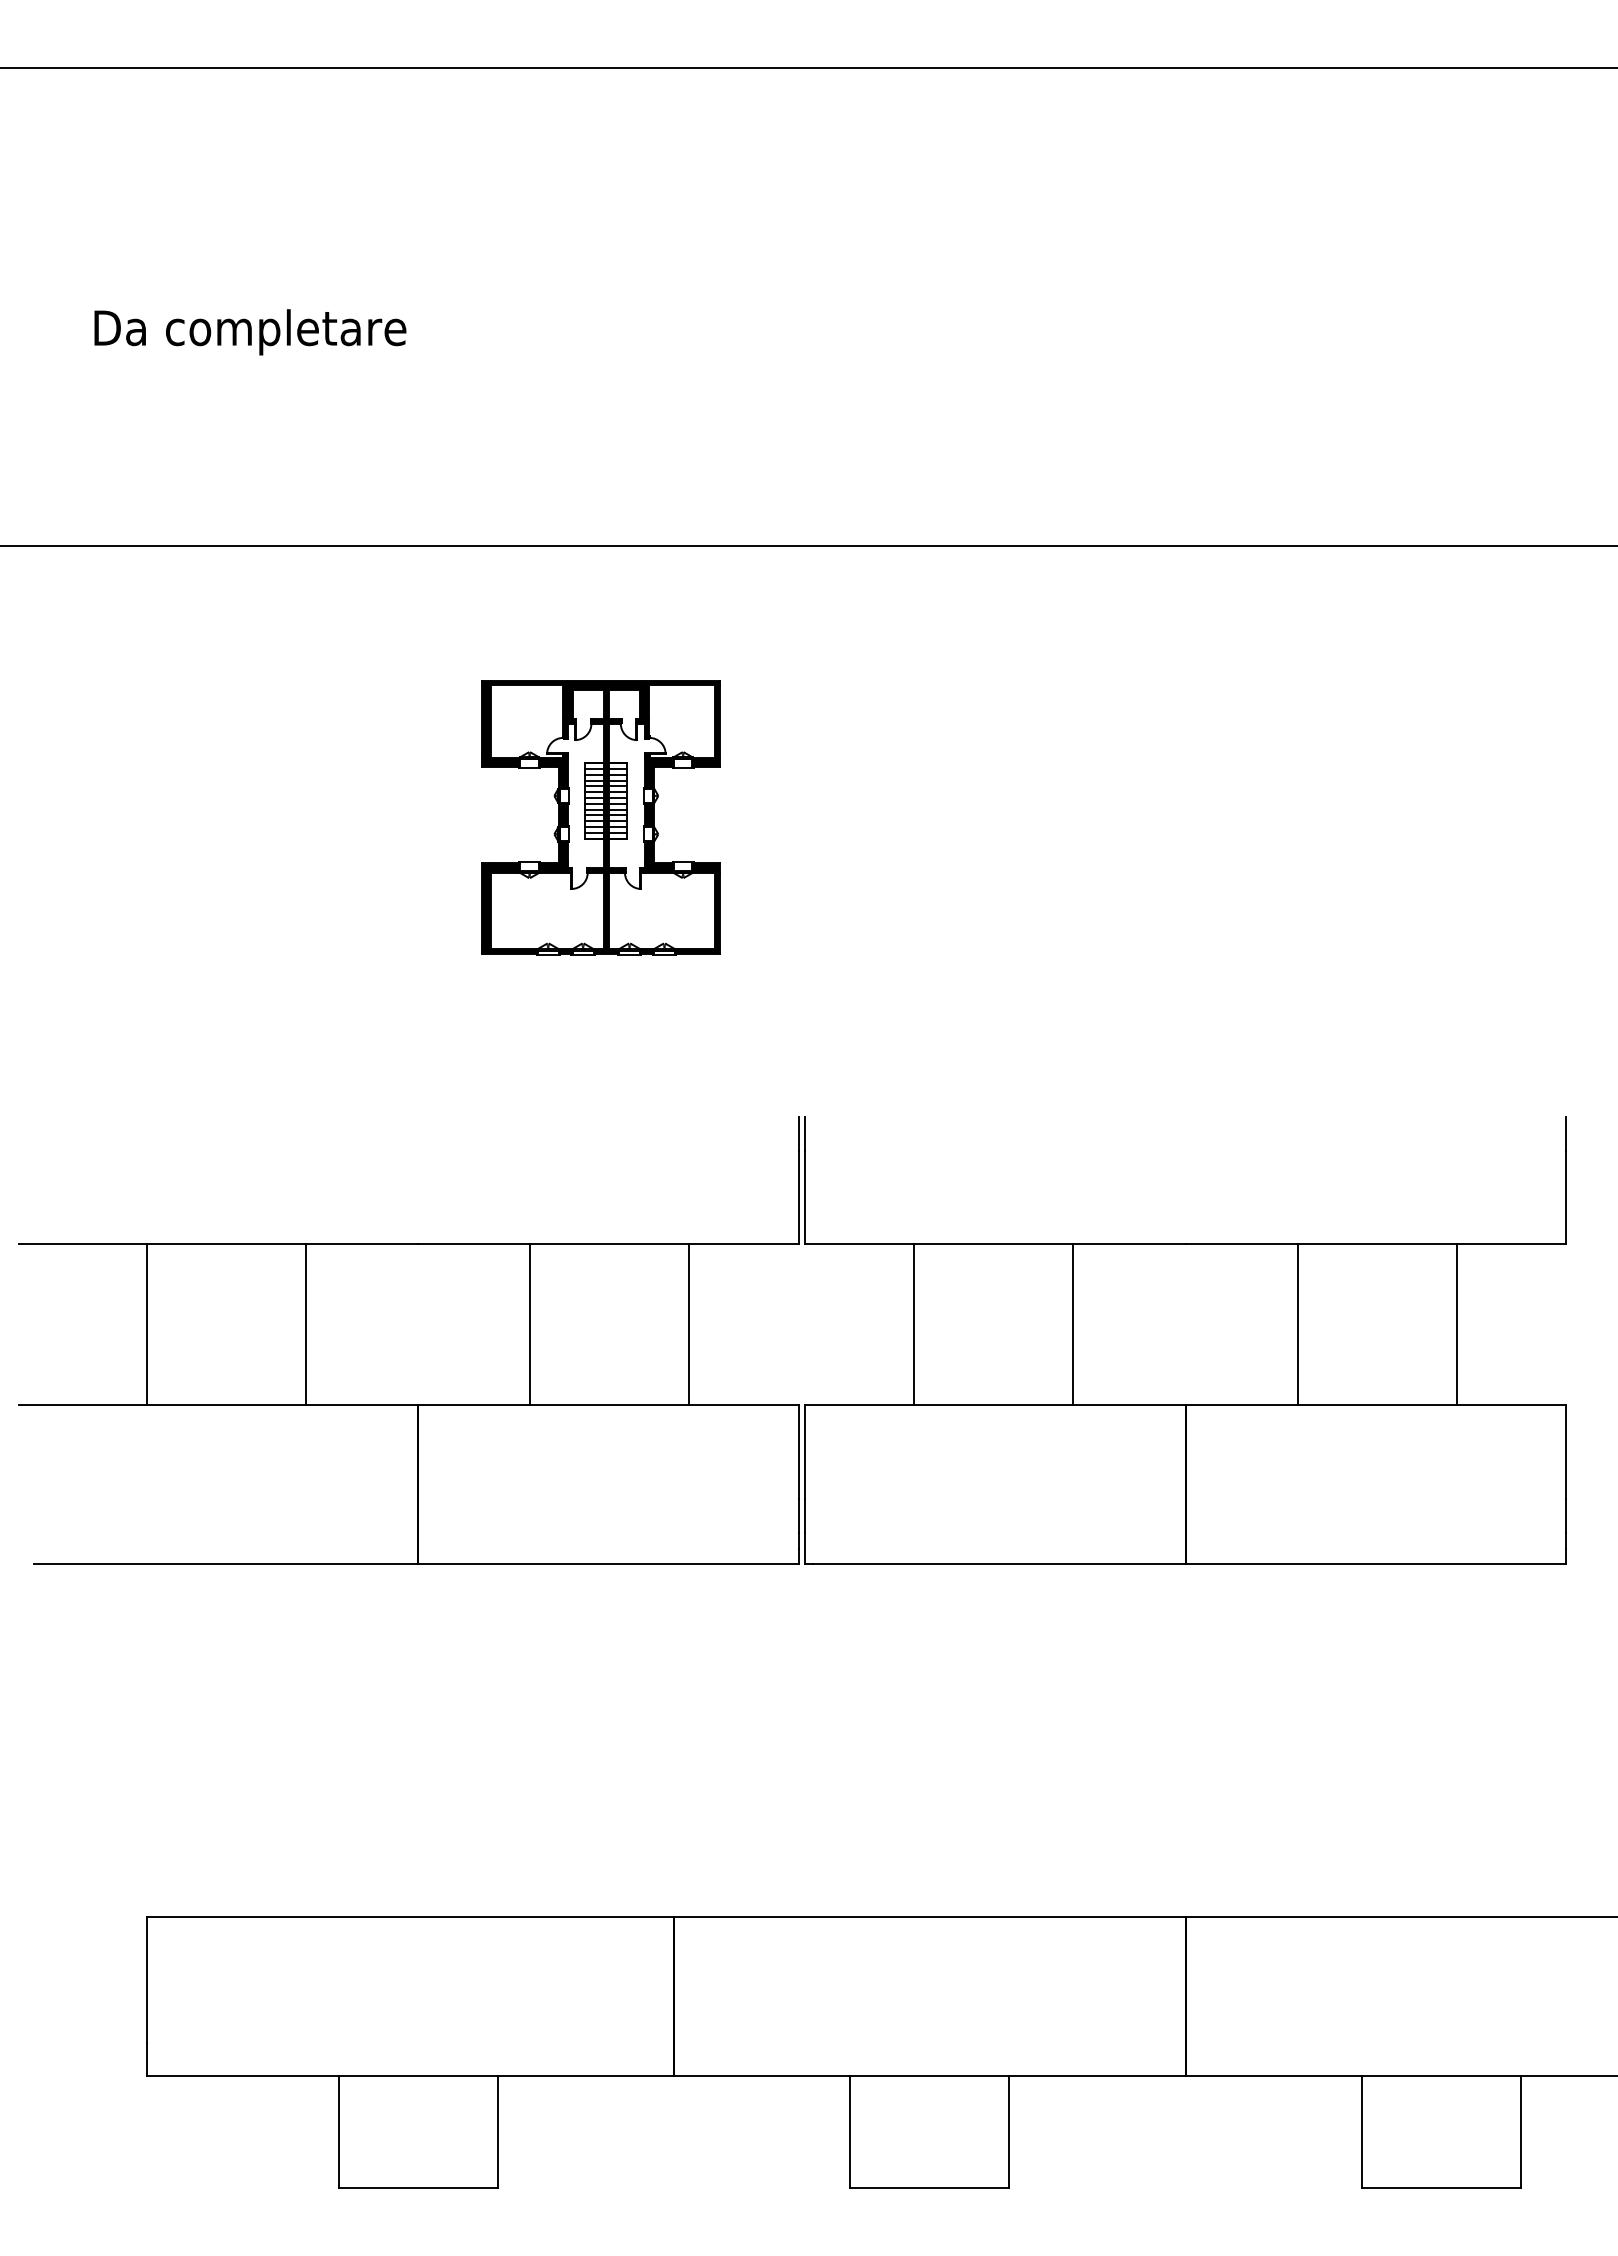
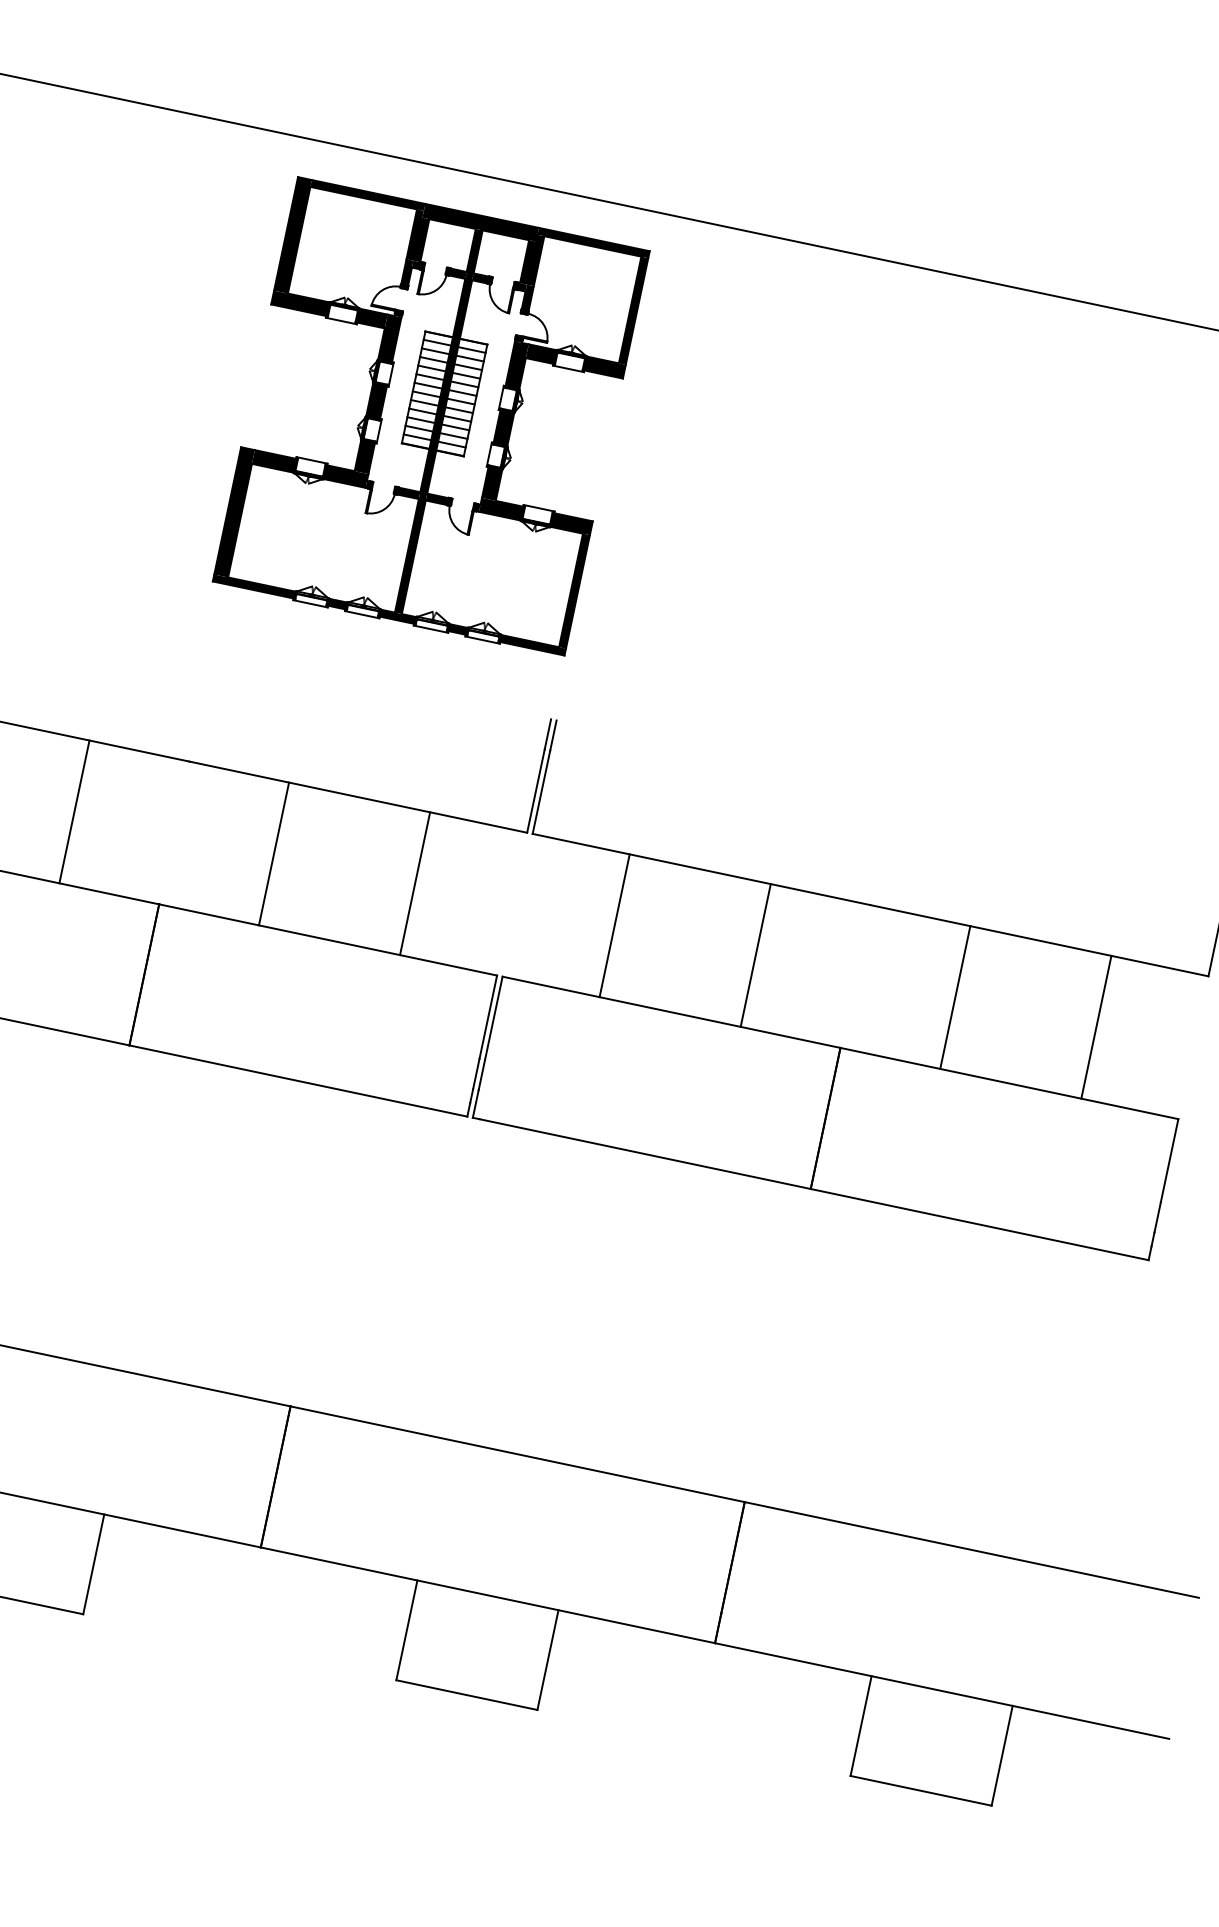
part: (600, 817) -> (431, 416), size x1.67

